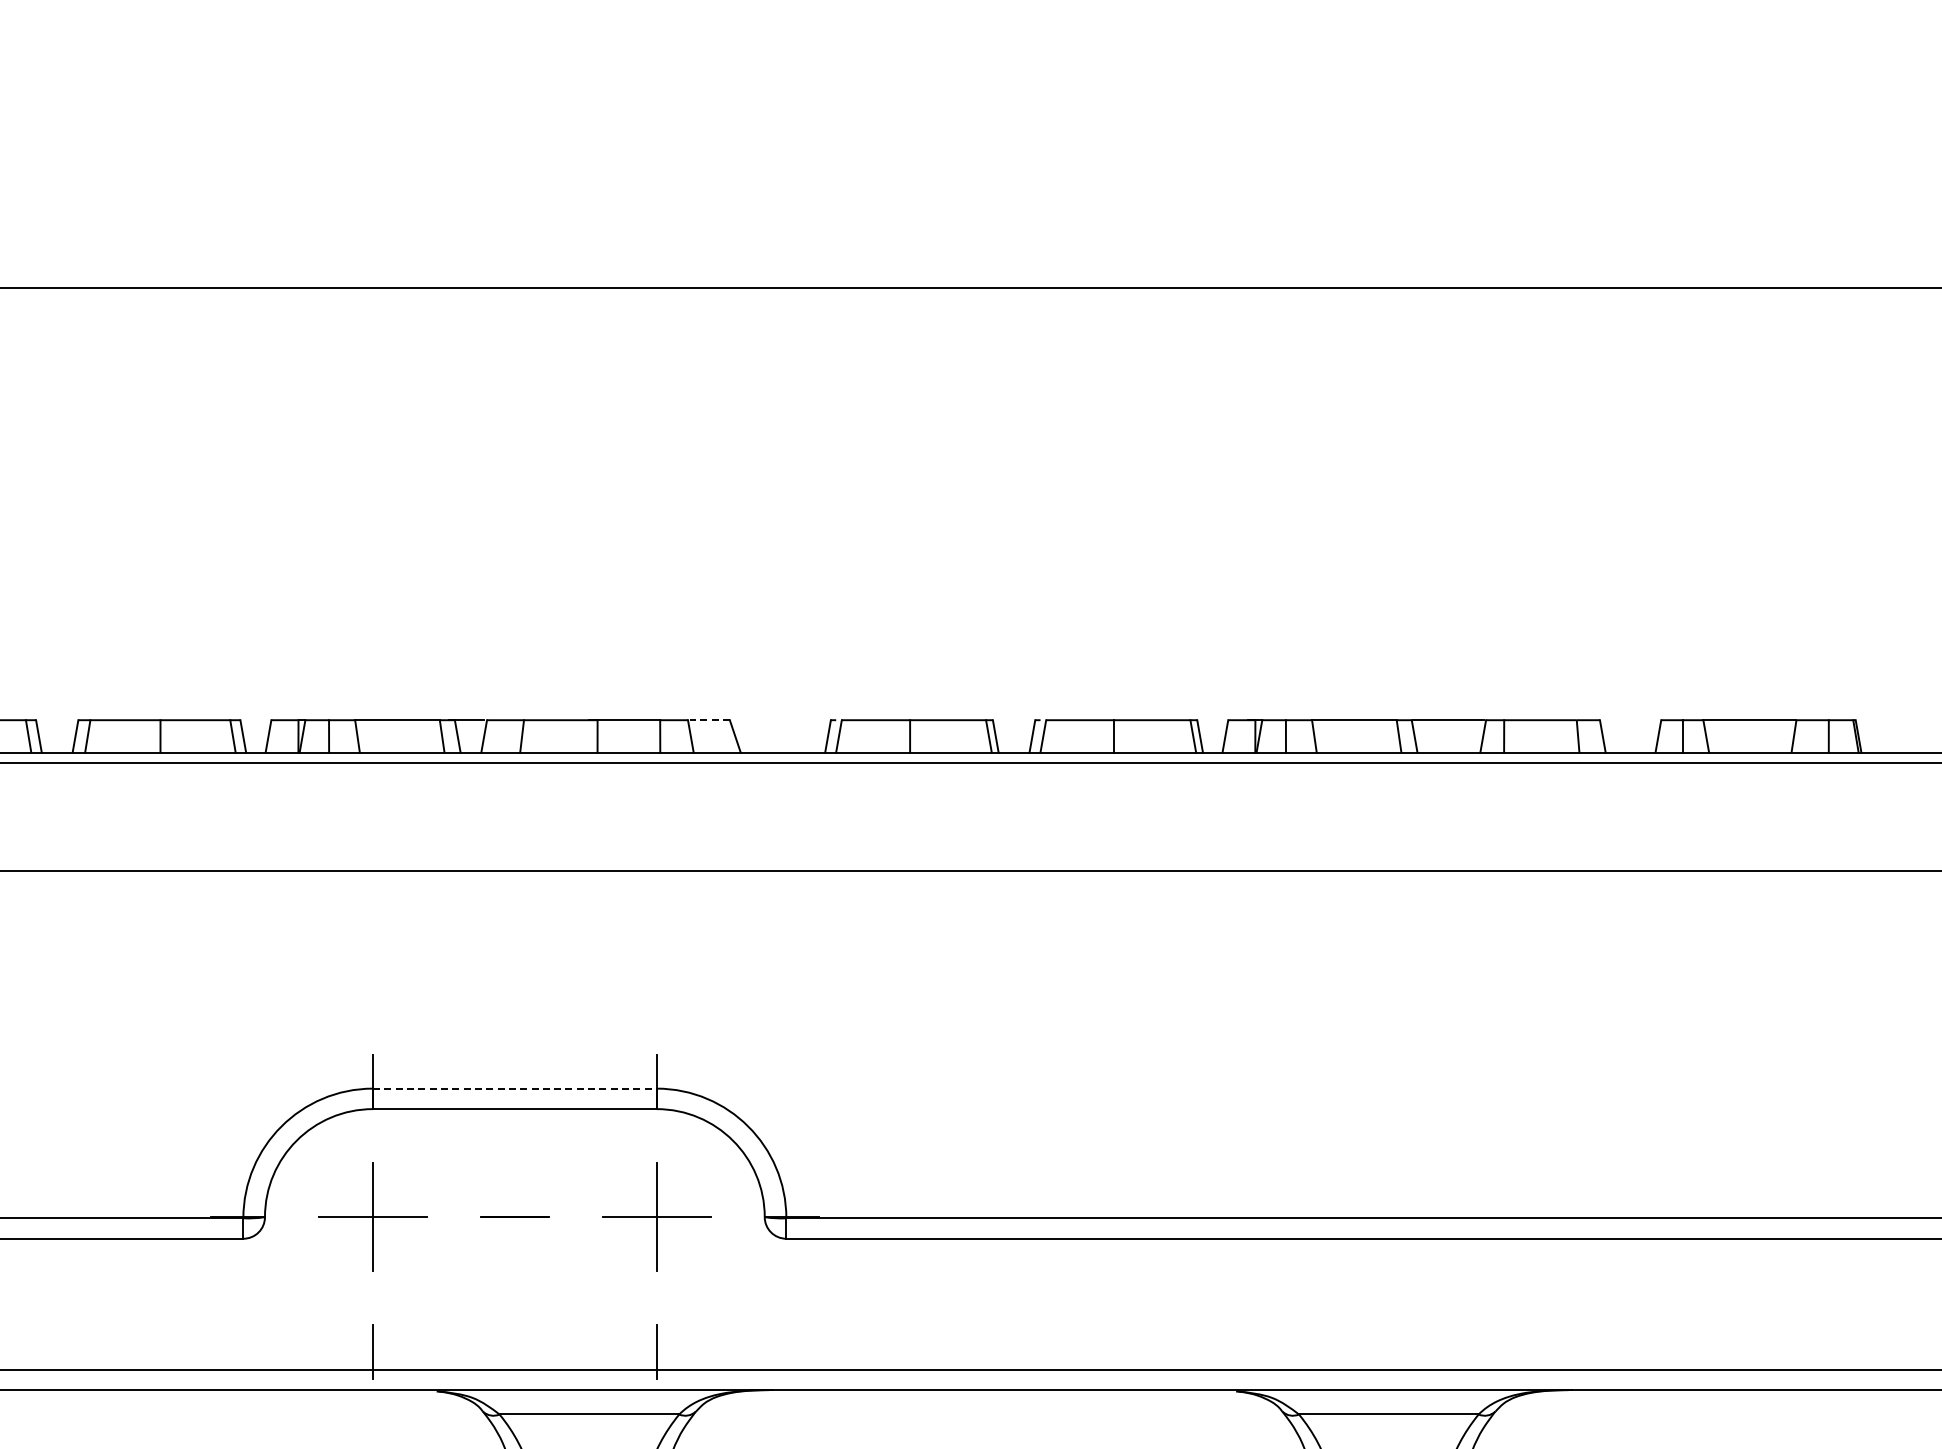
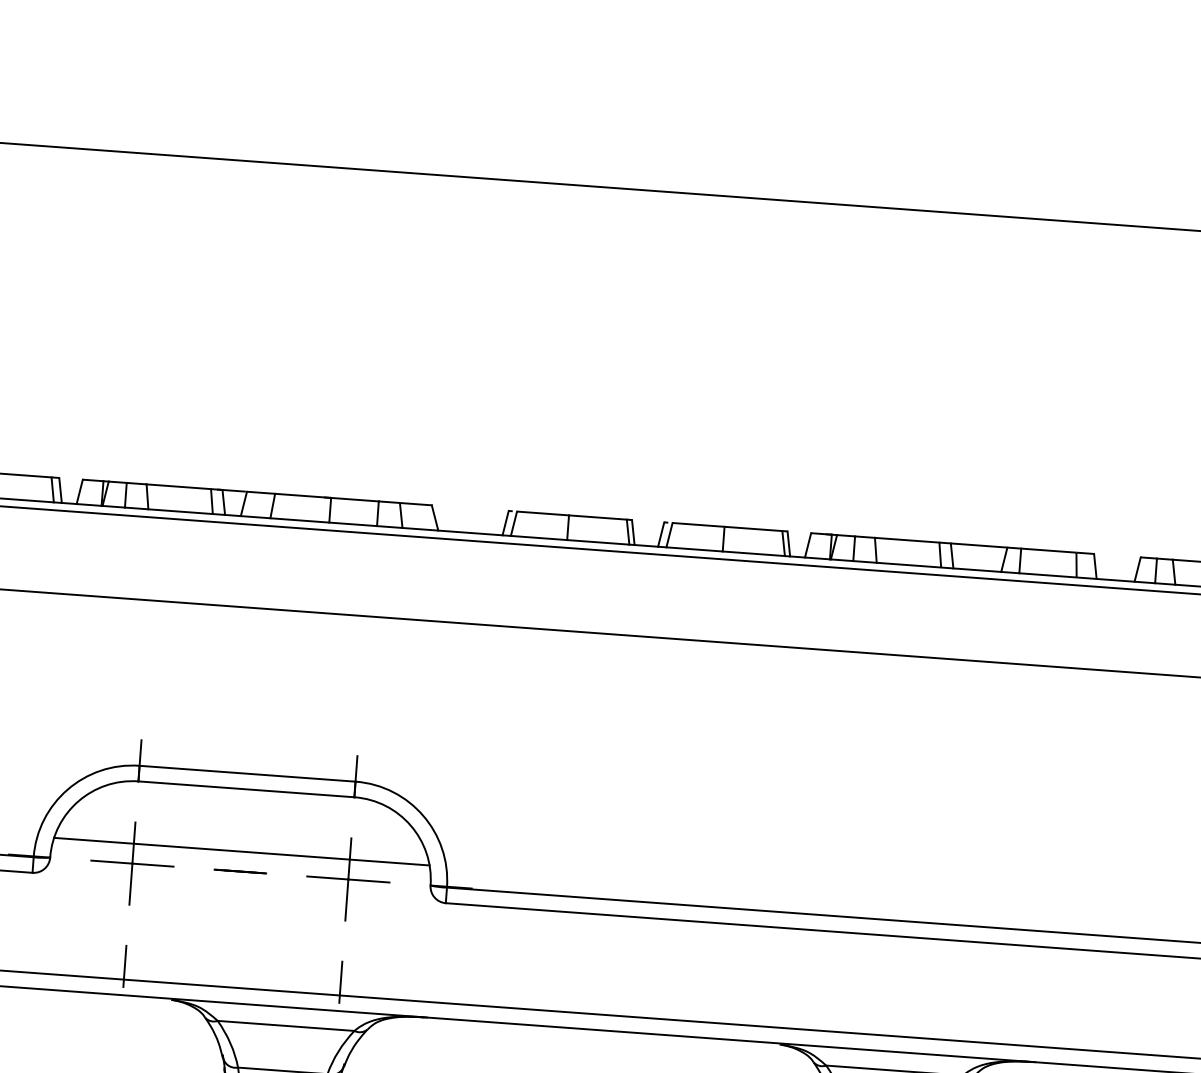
line: (710, 720) -> (417, 504), dashed -> solid
line: (514, 1088) -> (247, 773), dashed -> solid
line: (514, 1191) -> (241, 852), added

